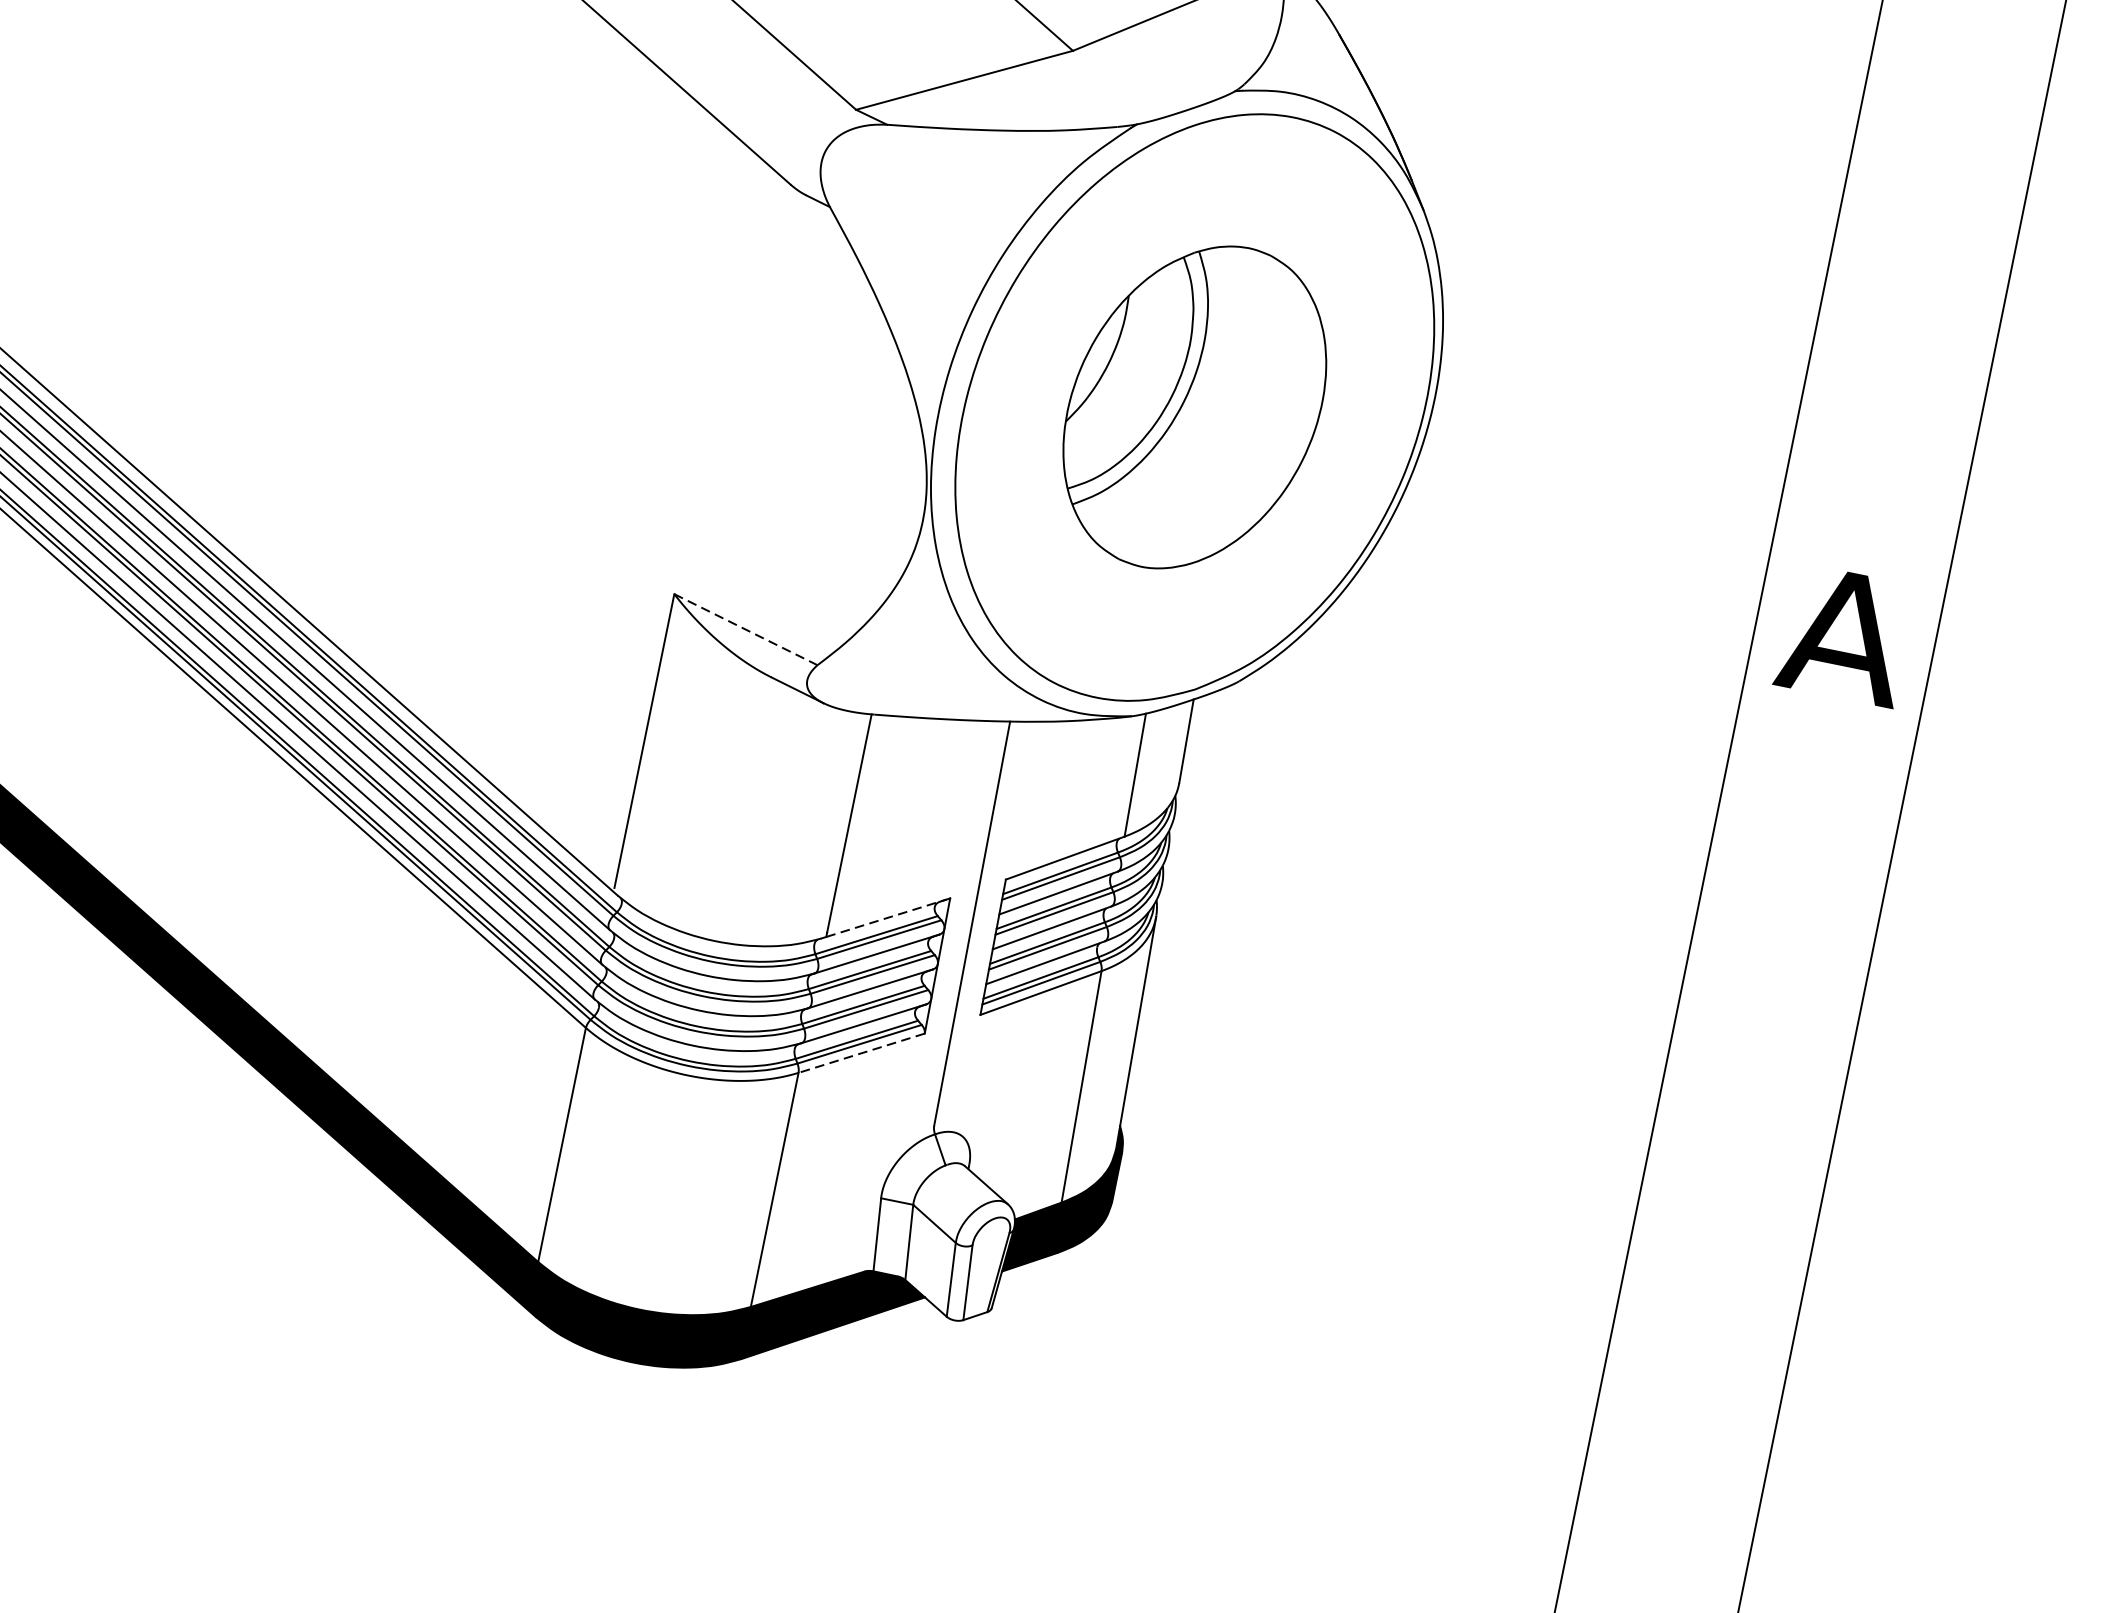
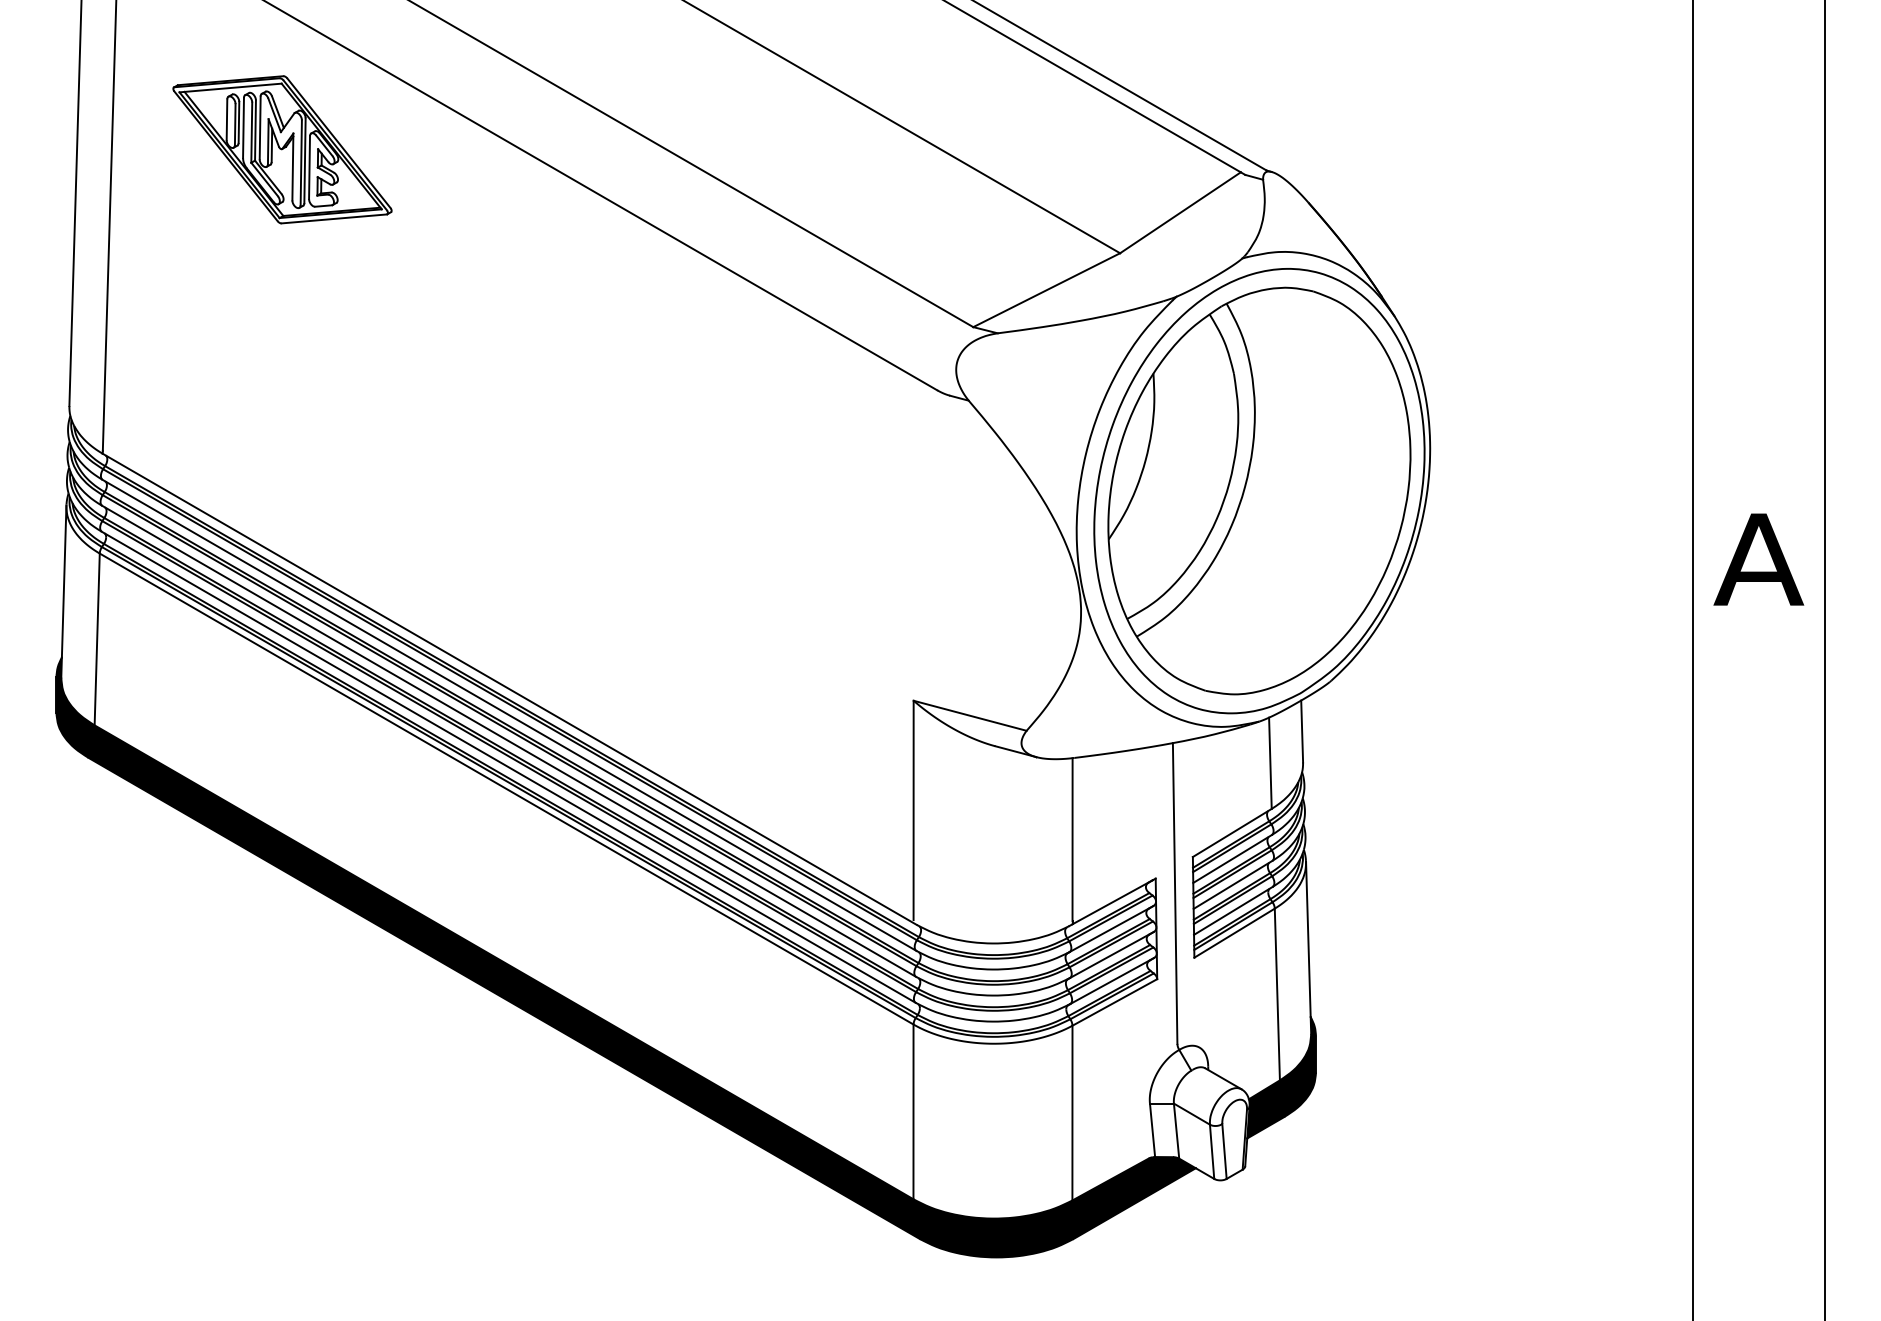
part: (1195, 406) -> (1259, 490), size x1.67
line: (746, 629) -> (970, 715), dashed -> solid
line: (885, 918) -> (1112, 902), dashed -> solid
line: (861, 1053) -> (1114, 1002), dashed -> solid

